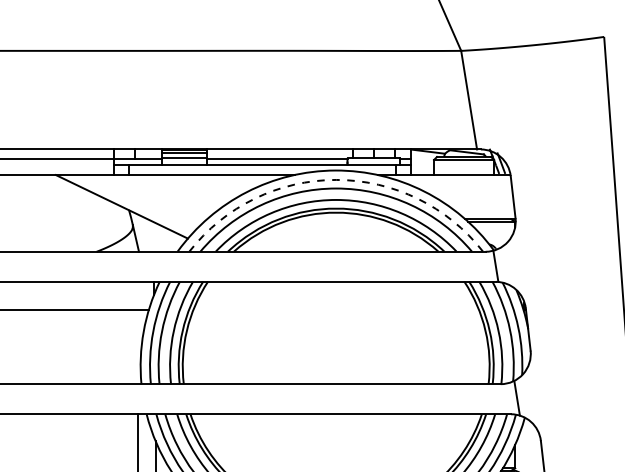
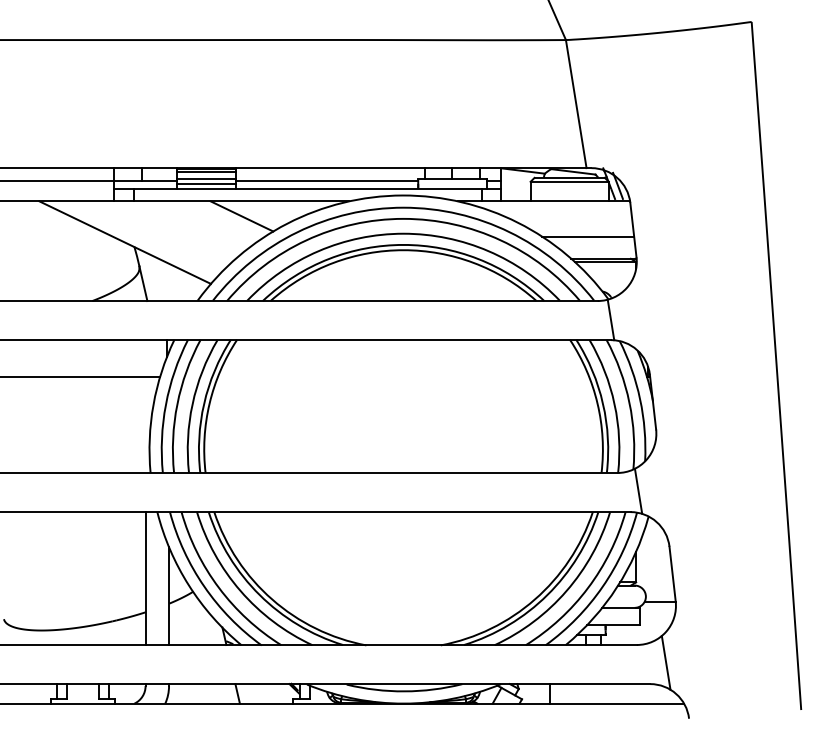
line: (183, 162) -> (205, 184), added
arc: (336, 179) -> (403, 207), dashed -> solid
line: (211, 186) -> (241, 216), added
line: (477, 202) -> (587, 236), added

